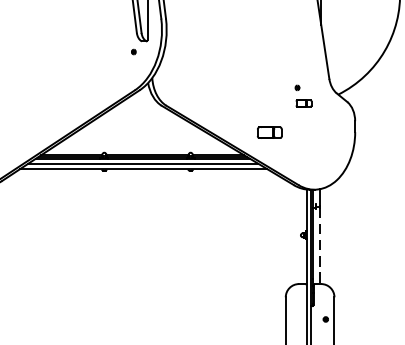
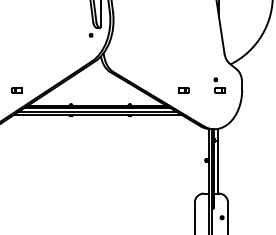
part: (302, 96) -> (219, 85), moved
part: (24, 132) -> (16, 90), added
part: (269, 132) -> (183, 90), size x0.62
line: (320, 245) -> (218, 167), dashed -> solid

